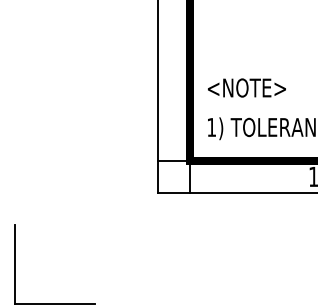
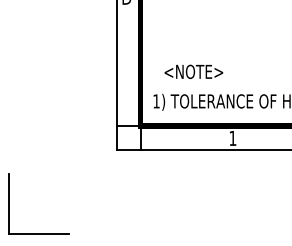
text: (246, 87) -> (193, 71), moved

